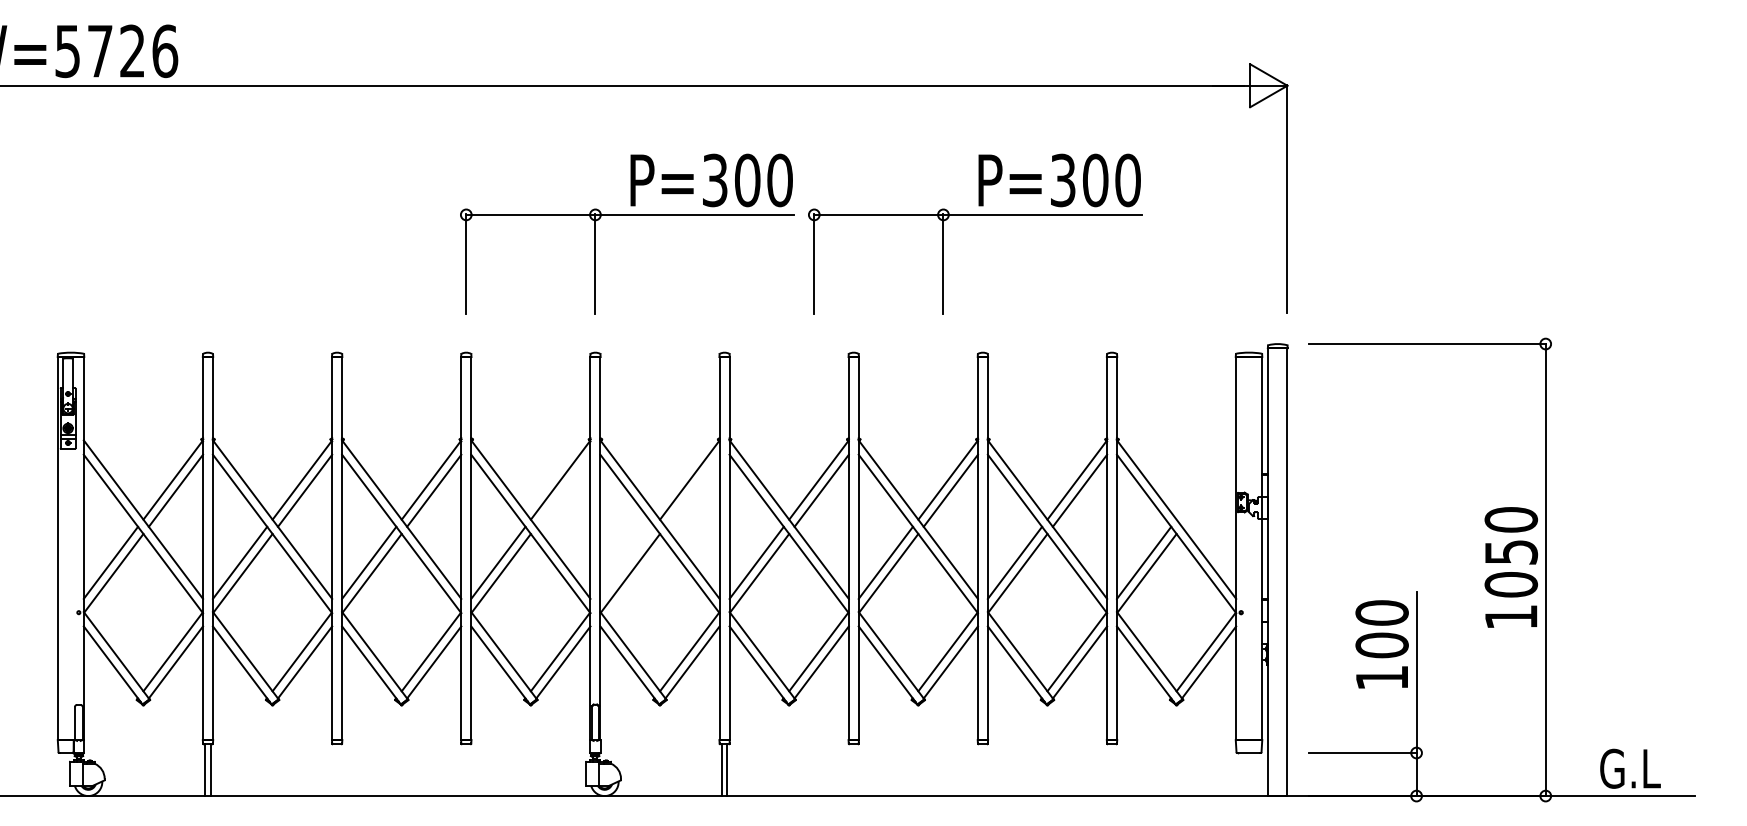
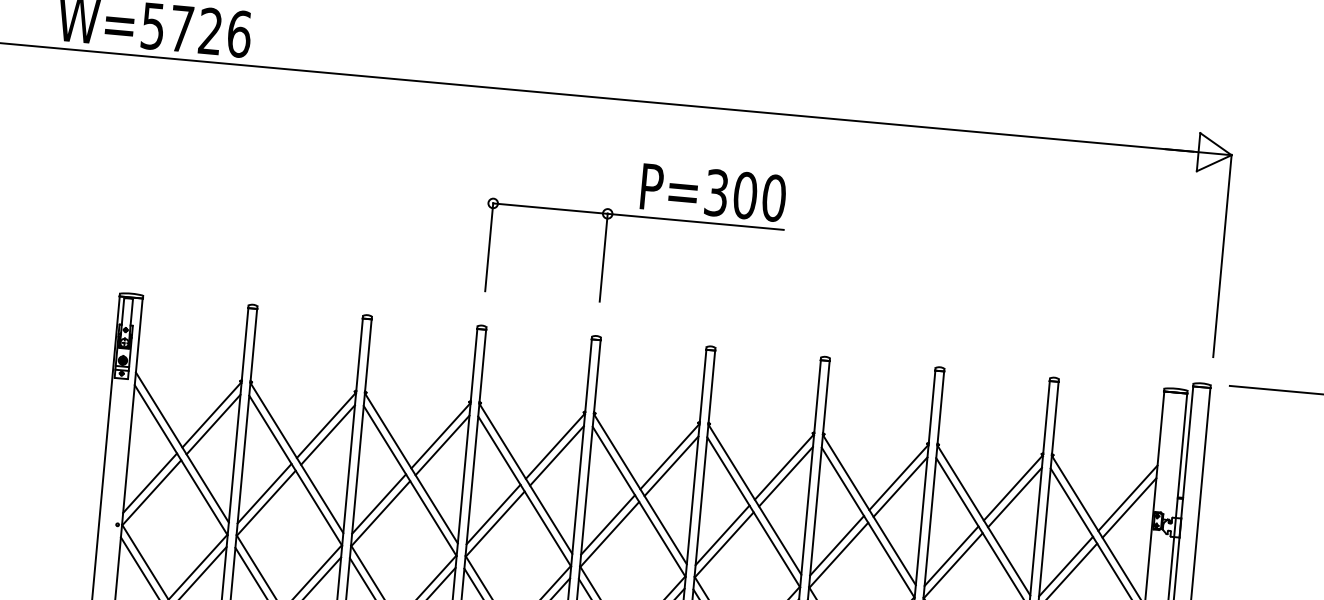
part: (975, 215) -> (944, 245), removed
line: (1206, 479) -> (1128, 497), added
line: (563, 490) -> (557, 455), added
line: (692, 490) -> (671, 466), added
line: (1209, 490) -> (1129, 507), added
line: (627, 562) -> (608, 524), added

